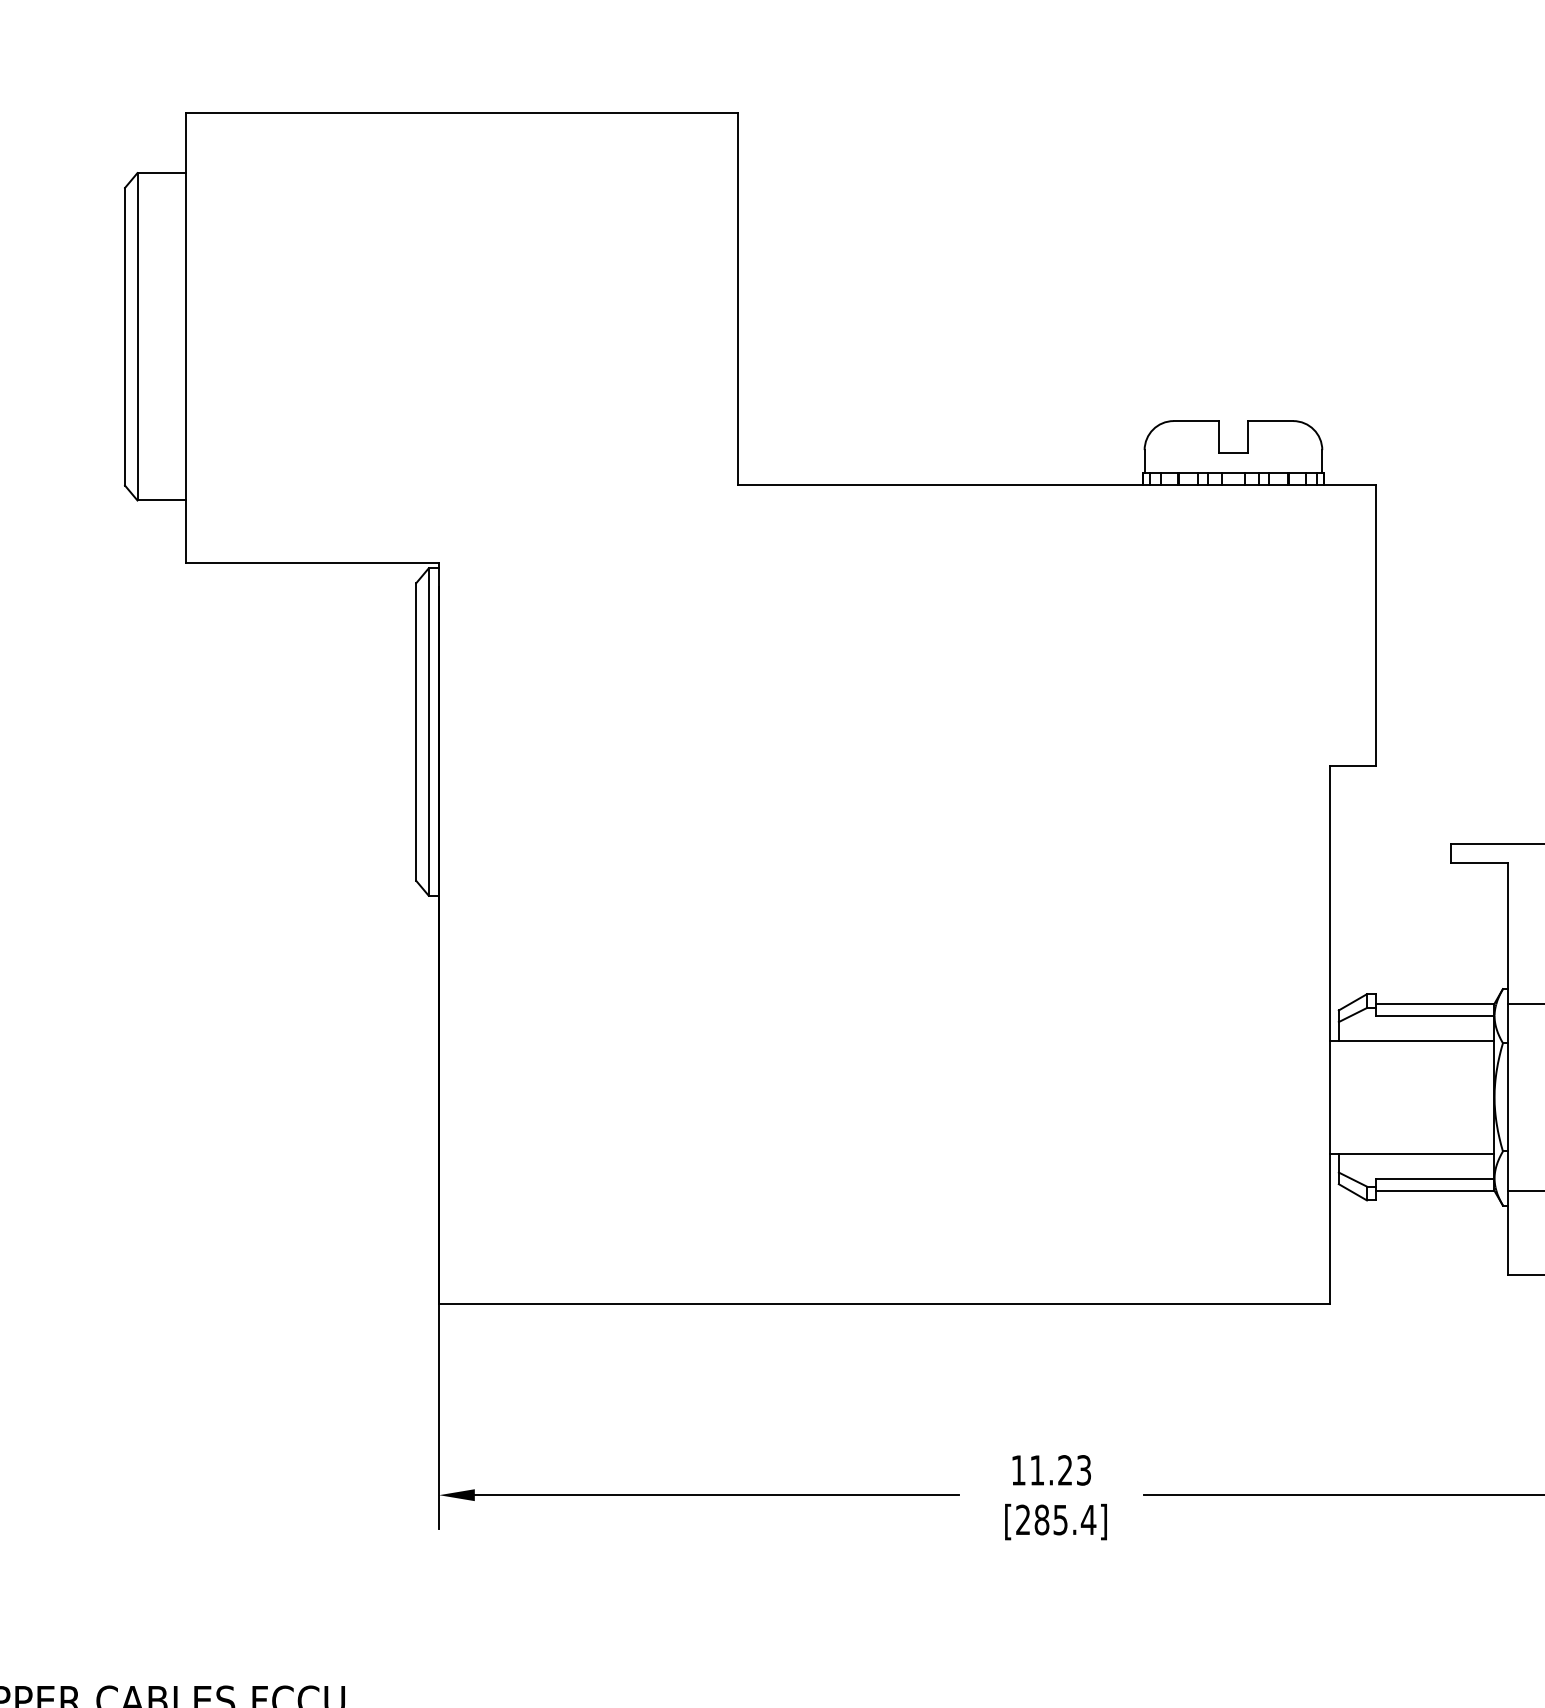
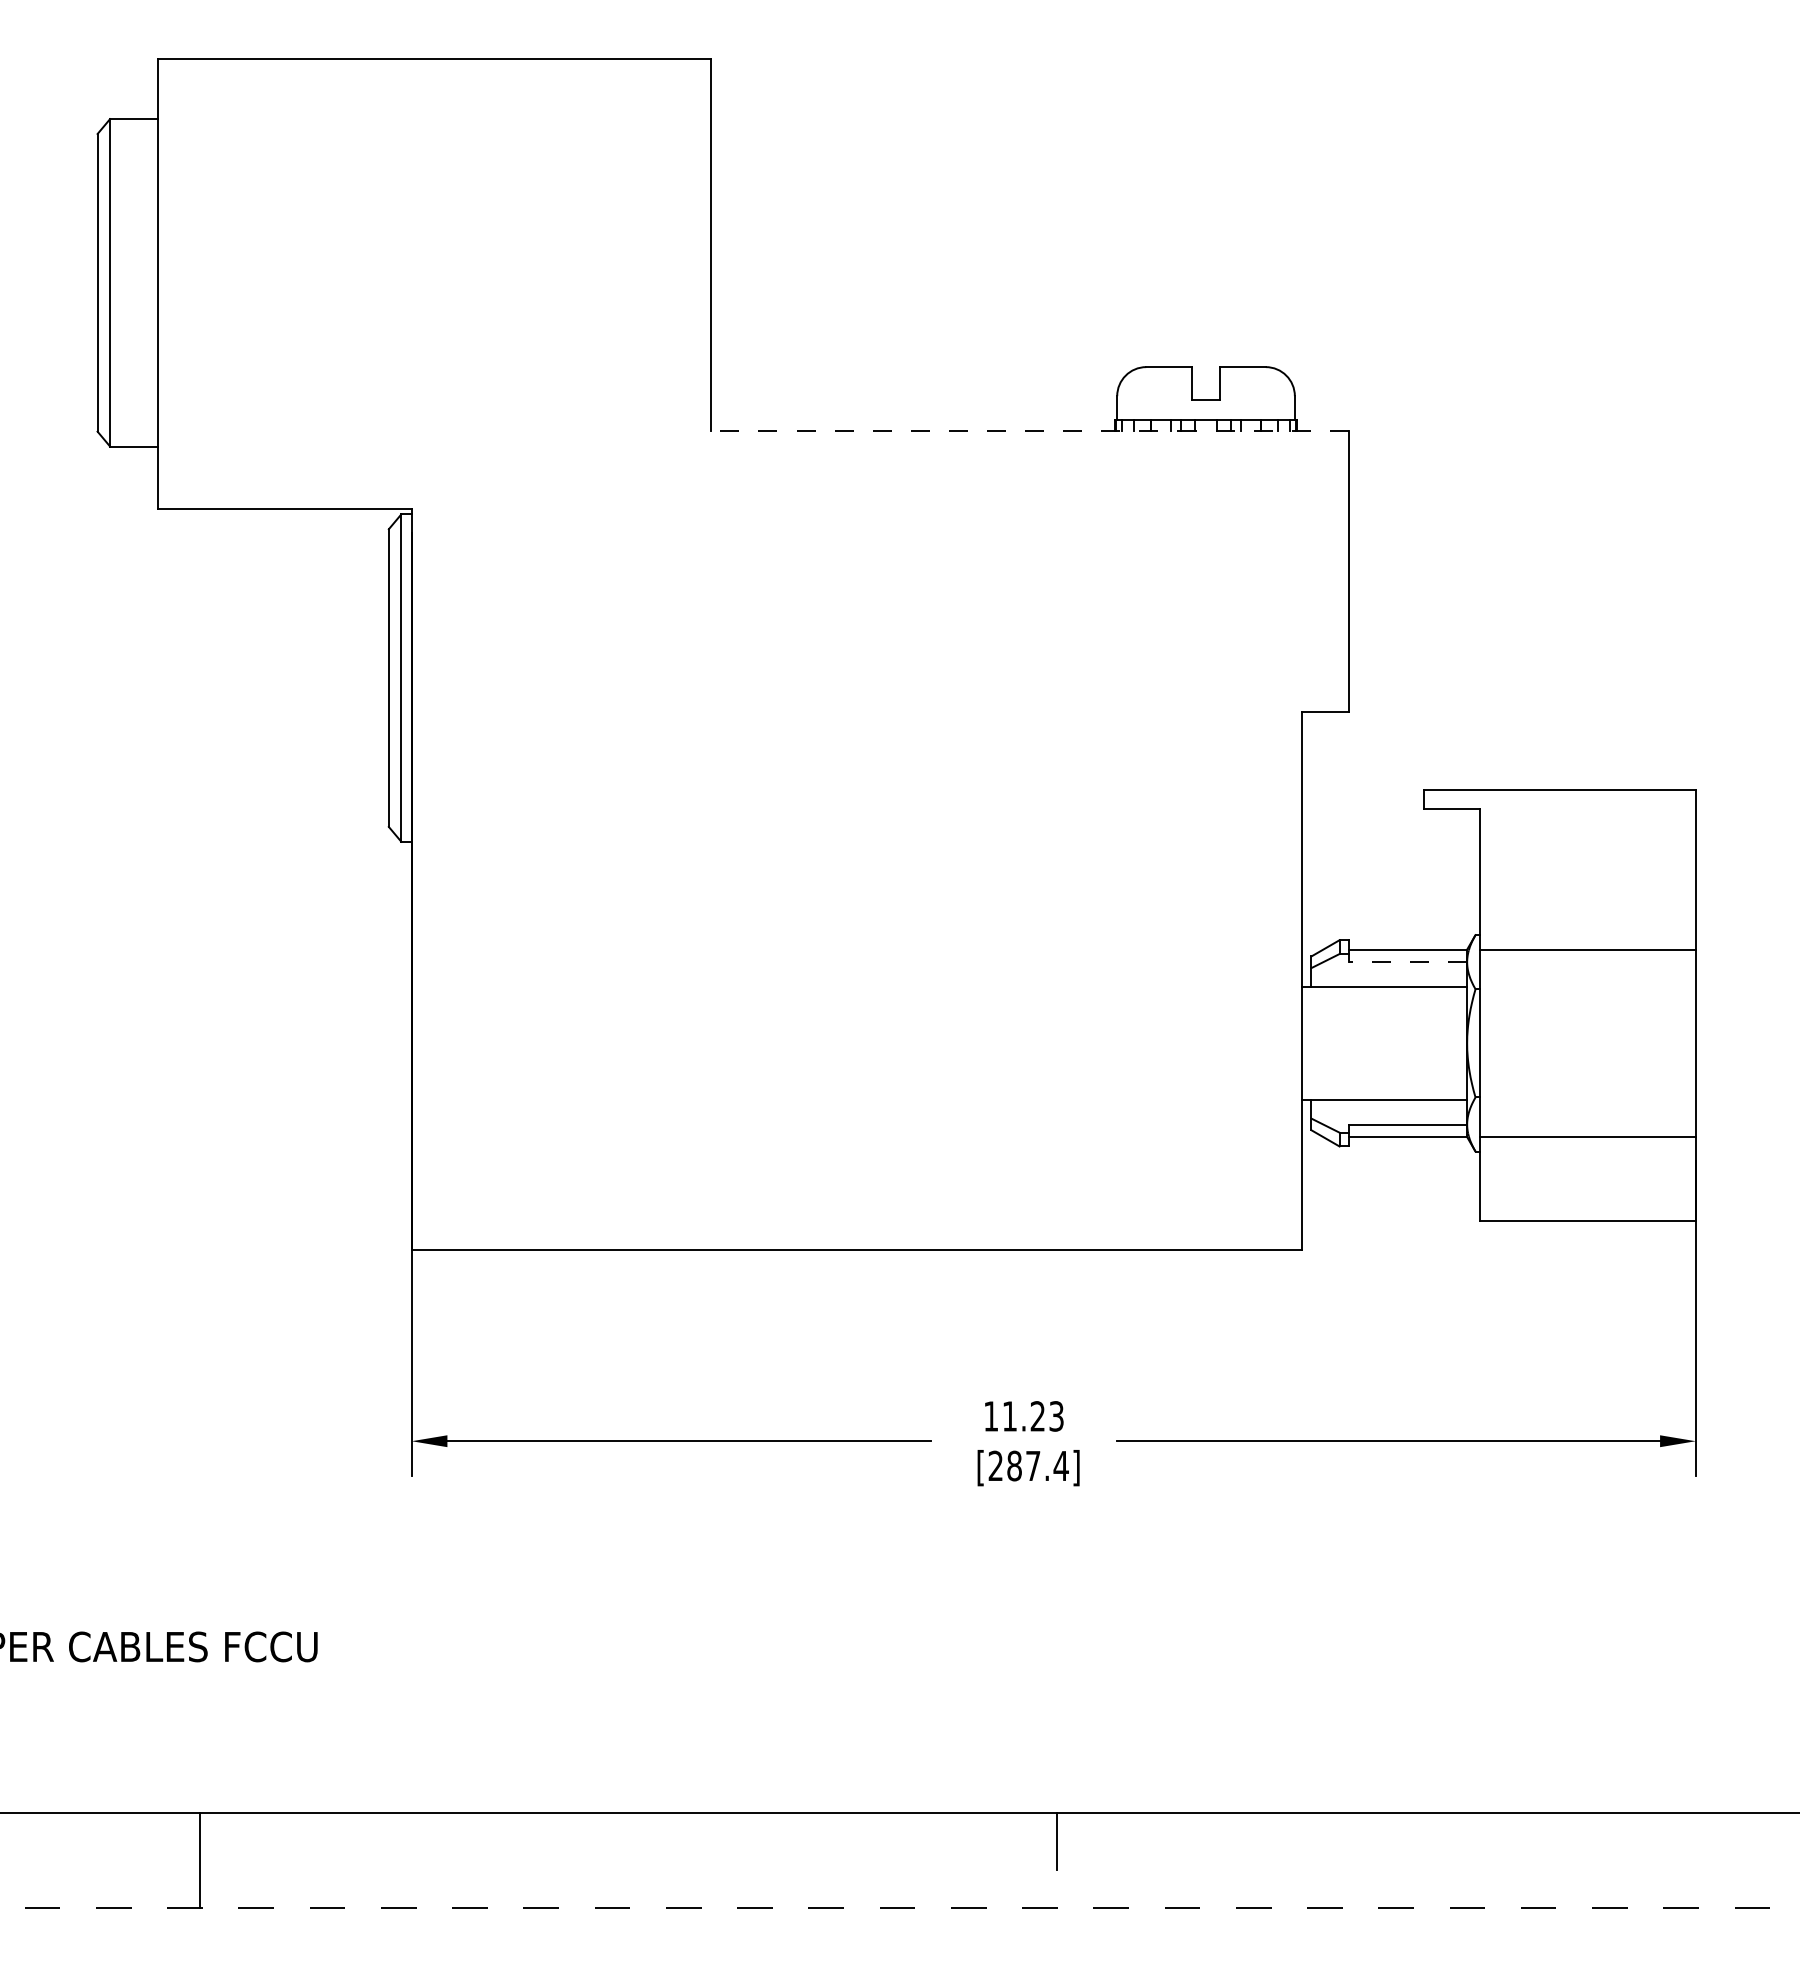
line: (1056, 484) -> (1029, 430), solid -> dashed
line: (1434, 1016) -> (1407, 962), solid -> dashed
text: (1060, 1520) -> (1033, 1466), [285.4] -> [287.4]

